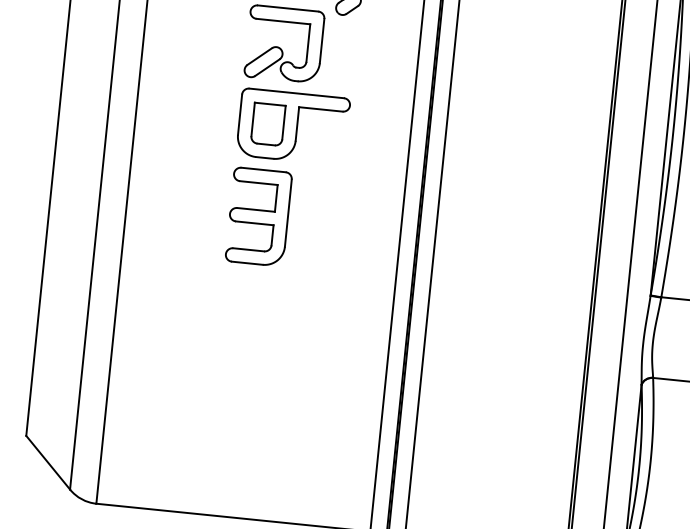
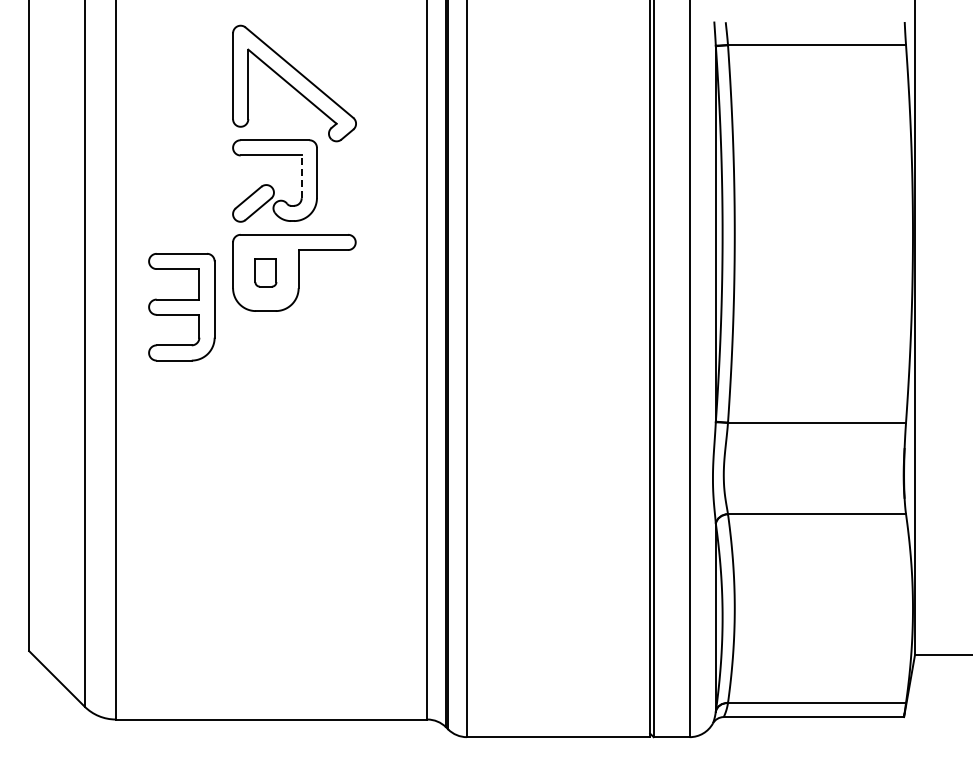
line: (308, 42) -> (301, 176), solid -> dashed
part: (267, 123) -> (265, 272), size x0.6
part: (258, 217) -> (181, 307), moved

